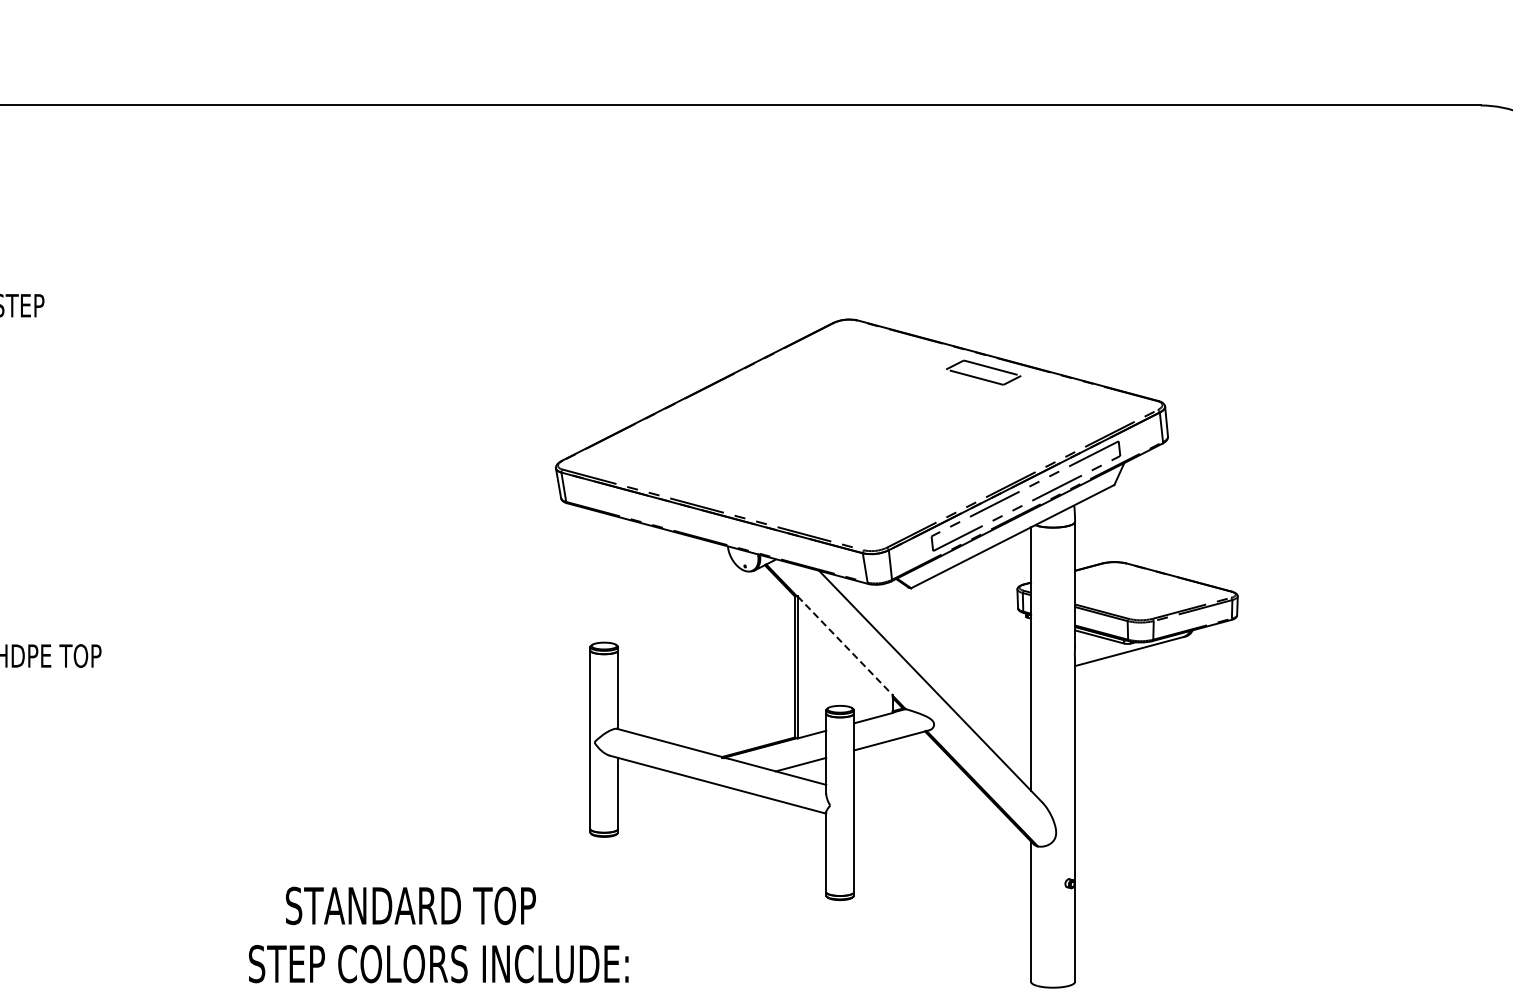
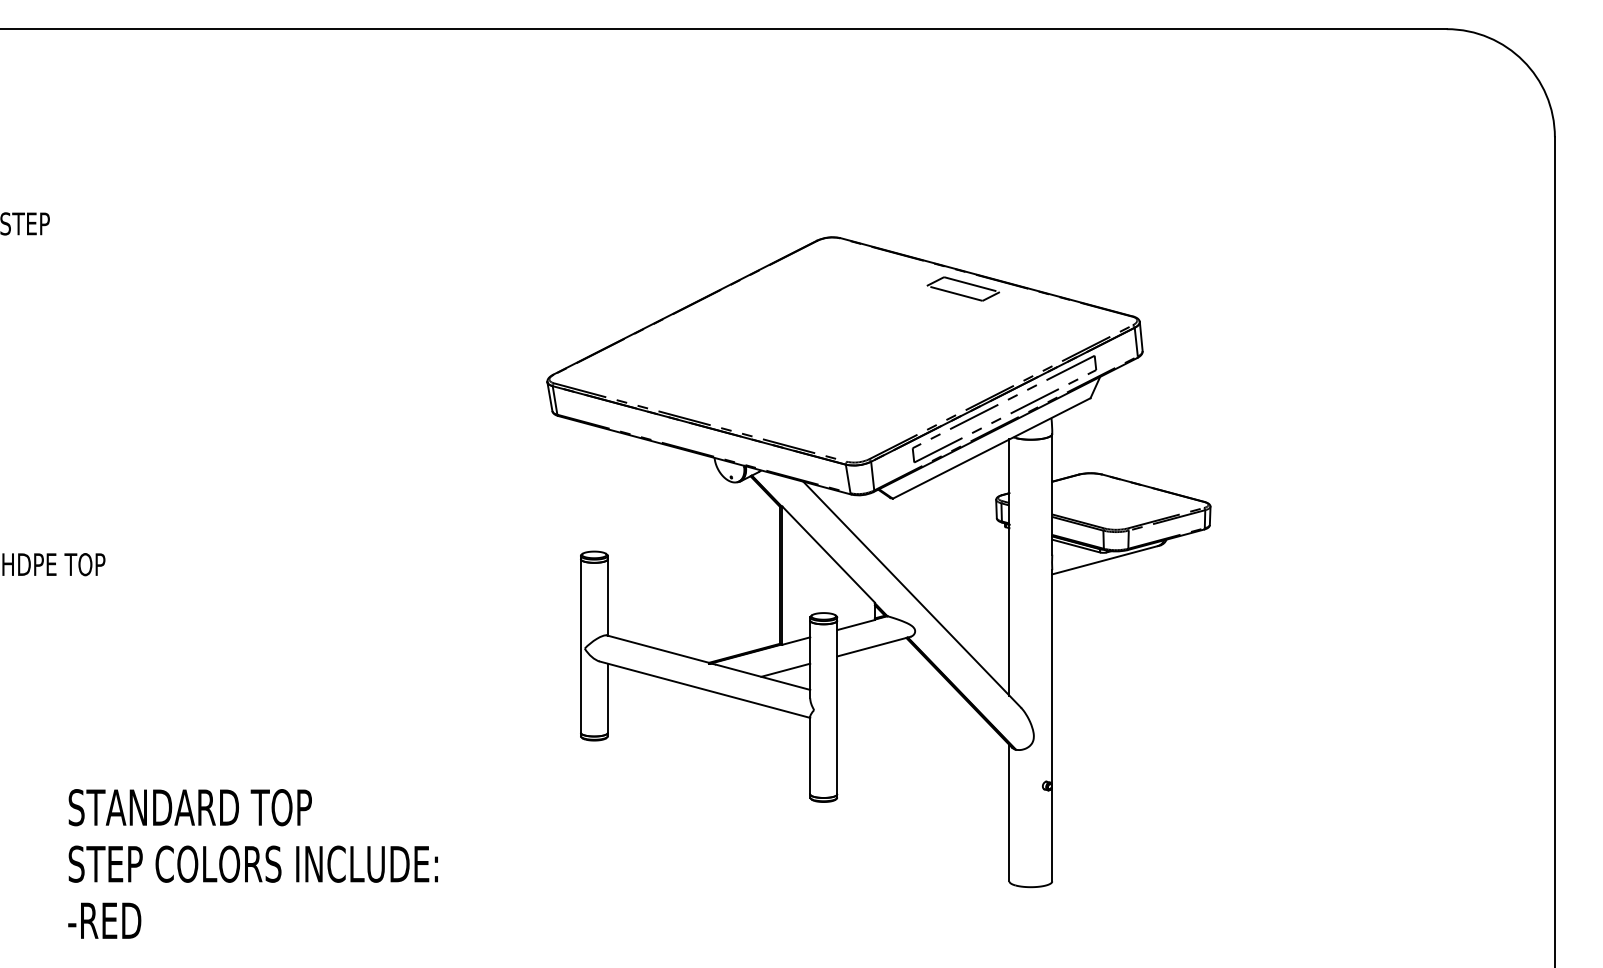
line: (844, 645) -> (828, 554), dashed -> solid
text: (410, 905) -> (189, 807), moved
text: (437, 963) -> (252, 863), moved

